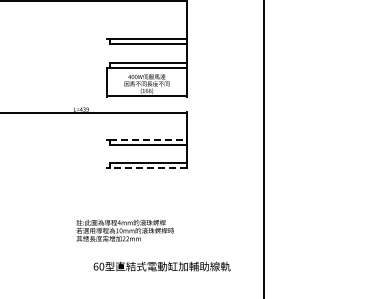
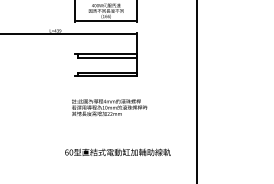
line: (148, 139) -> (107, 54), dashed -> solid
line: (147, 168) -> (106, 76), dashed -> solid
text: (124, 230) -> (109, 107), moved

